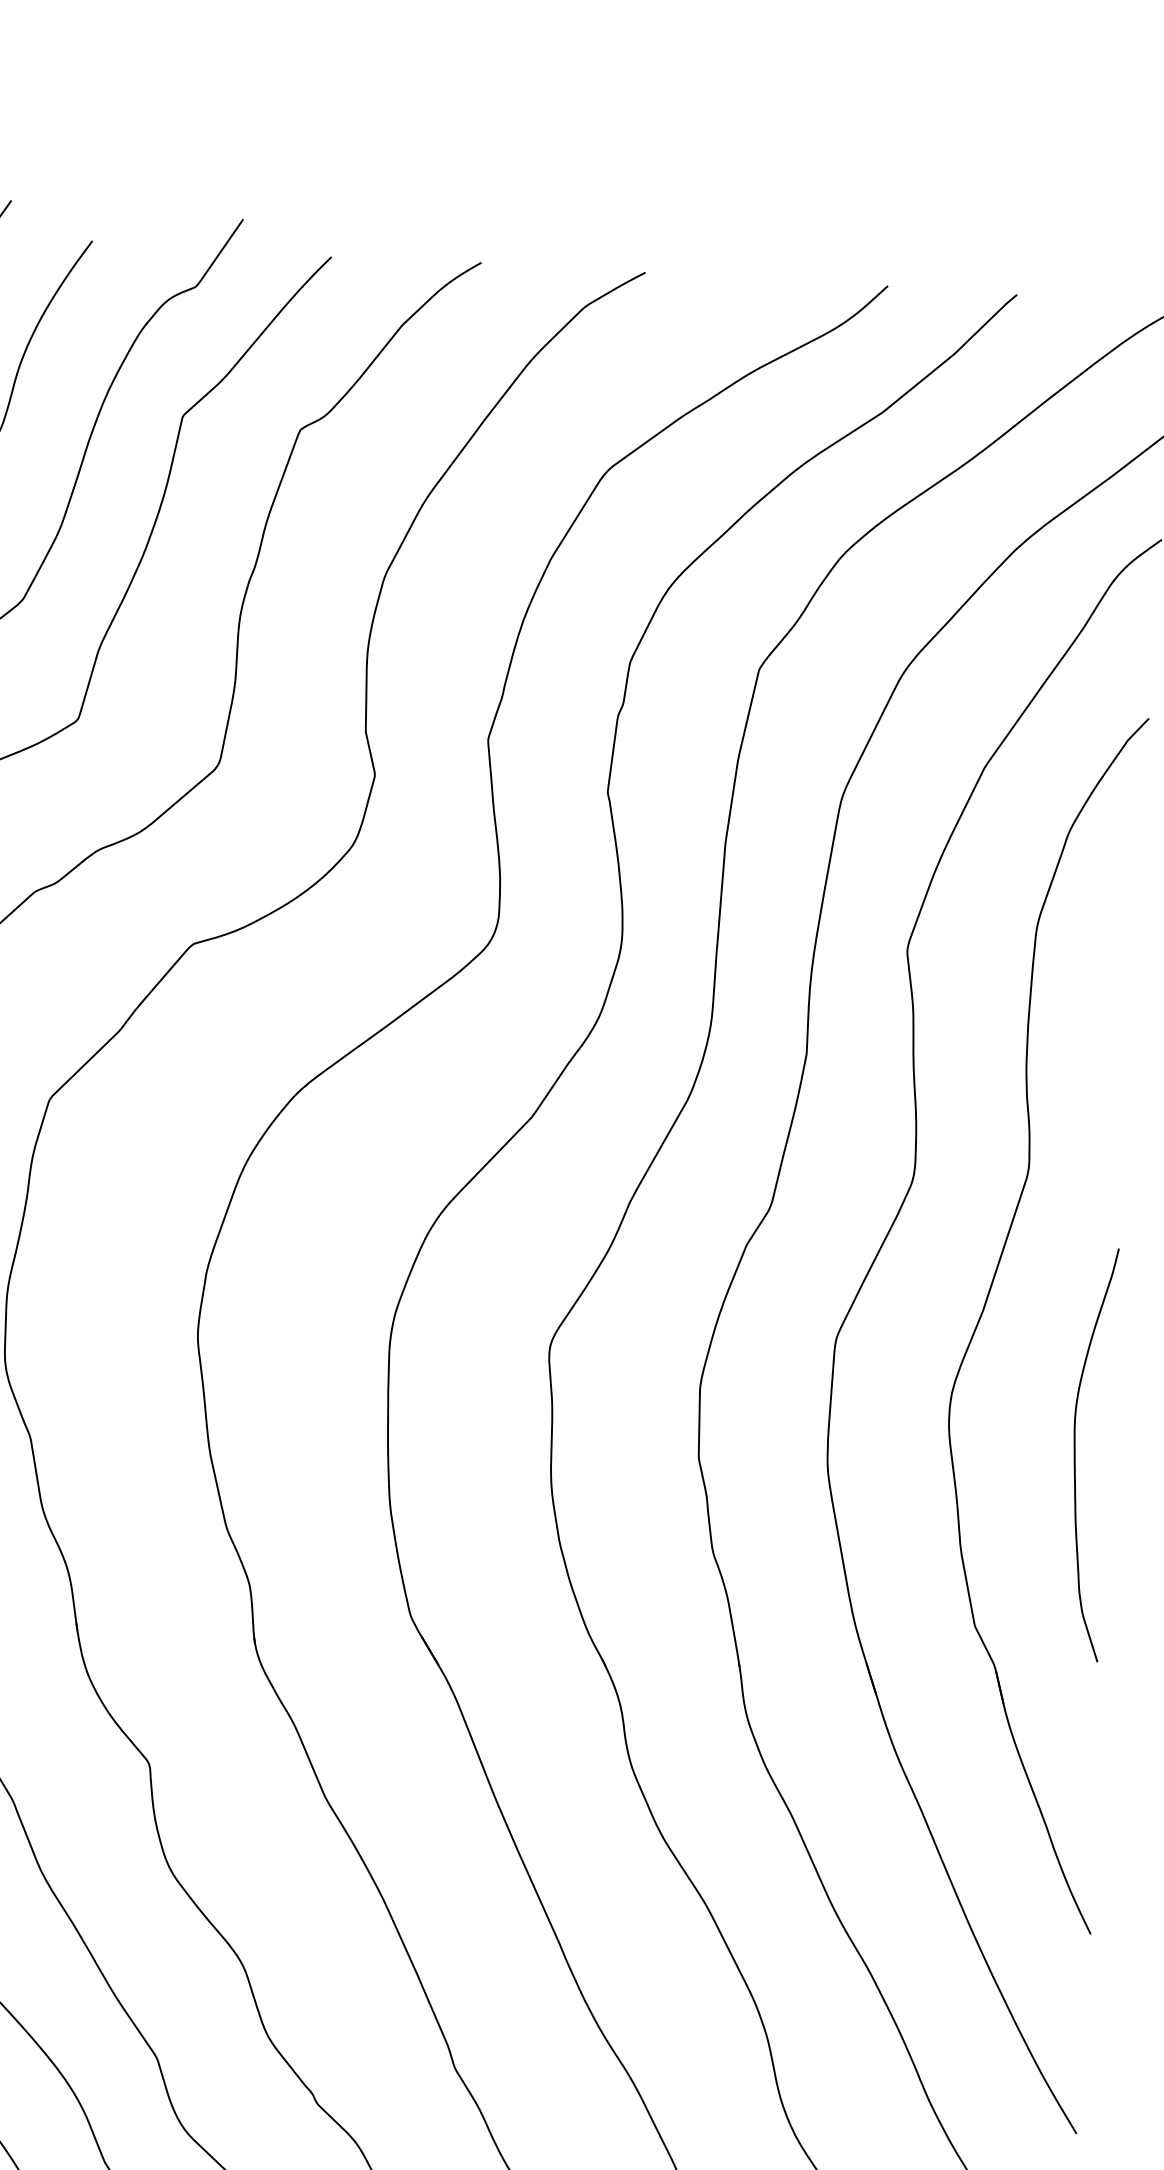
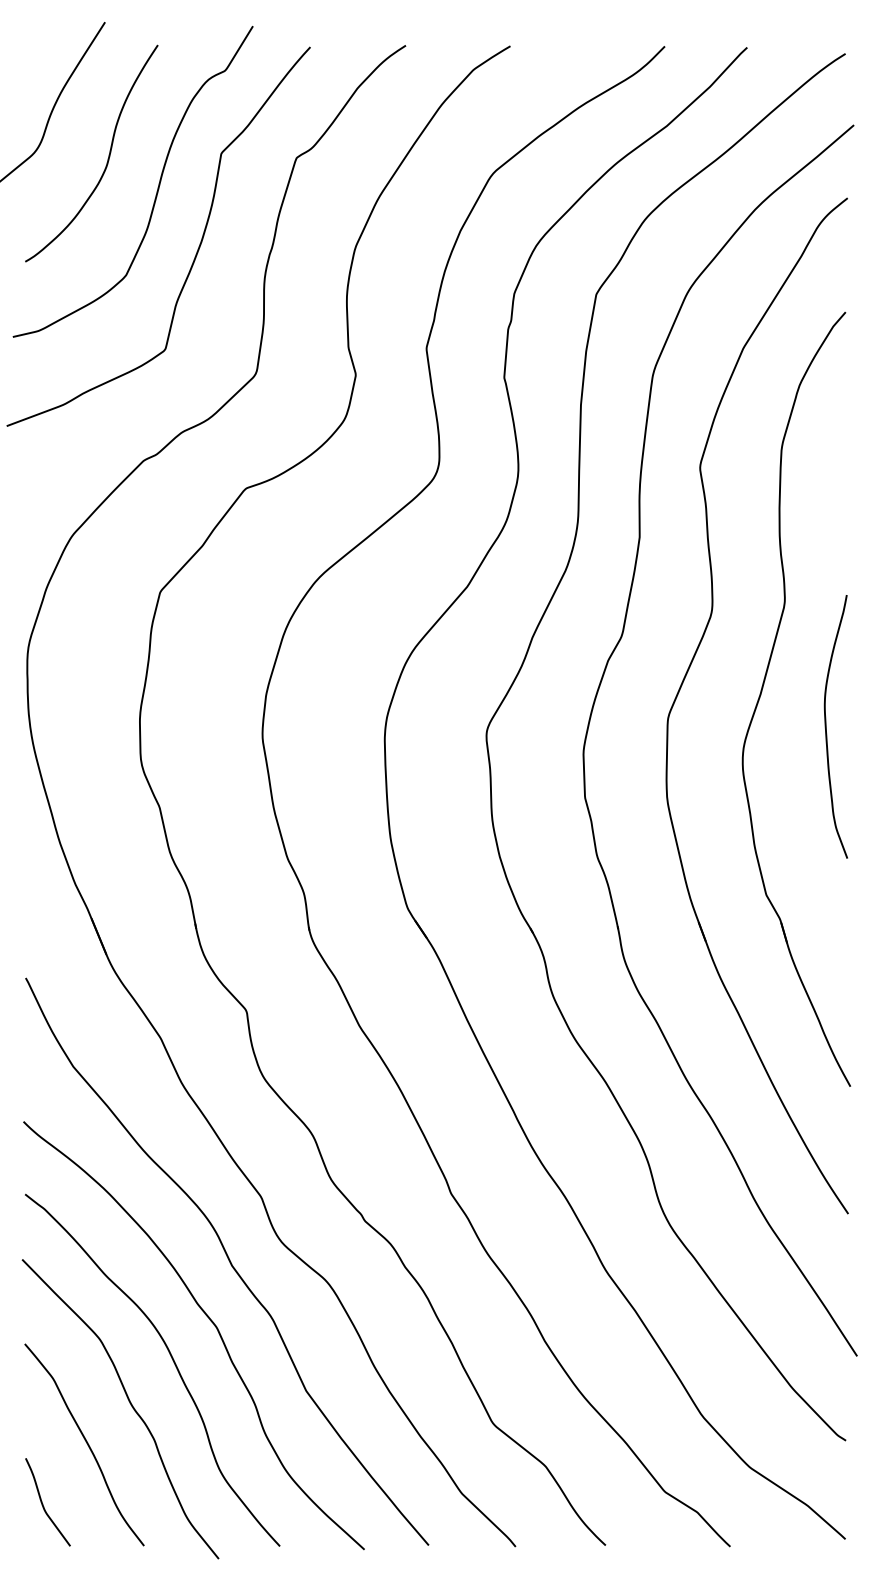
curve: (1075, 1453) -> (826, 726), moved

